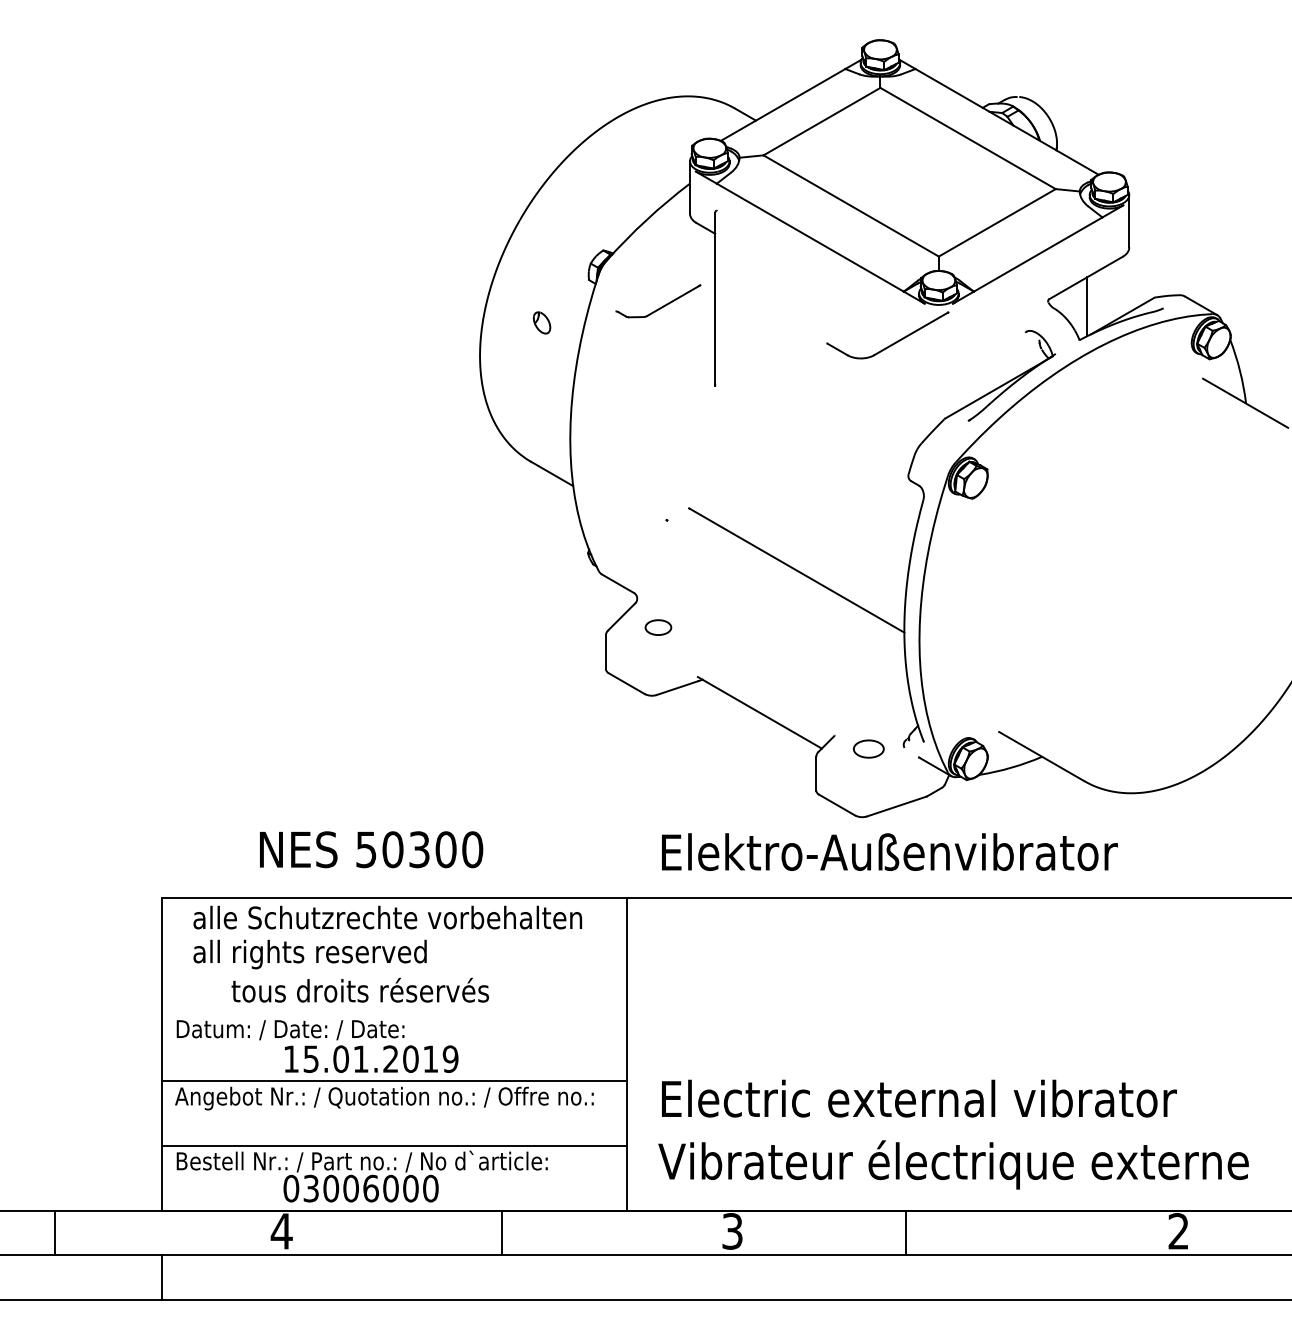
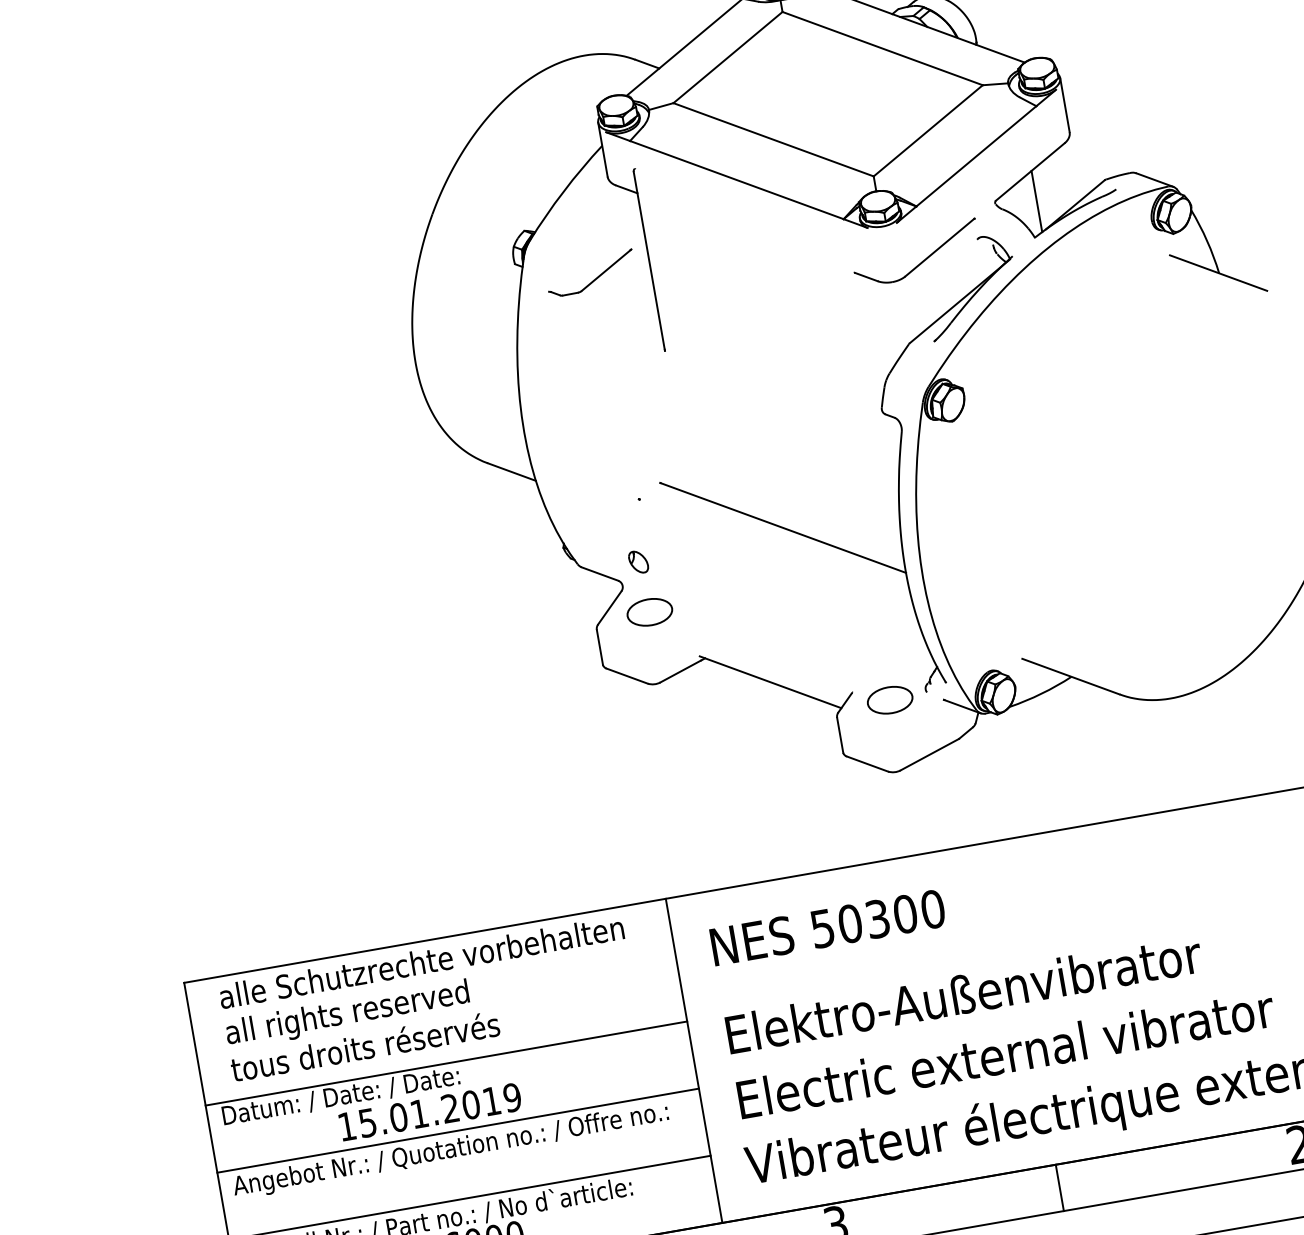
part: (541, 322) -> (637, 561), moved
part: (892, 343) -> (922, 260), moved
part: (658, 627) -> (649, 612), size x1.67
part: (868, 748) -> (889, 699), size x1.43
text: (371, 849) -> (827, 927), moved
text: (889, 851) -> (963, 993), moved
text: (360, 989) -> (365, 1045), moved
line: (394, 1016) -> (446, 1063), added
line: (905, 1232) -> (1059, 1187), moved

